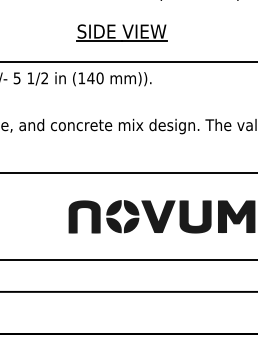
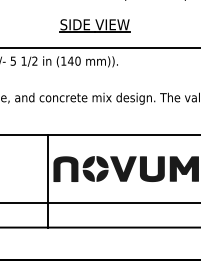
line: (60, 232) -> (47, 181), added

